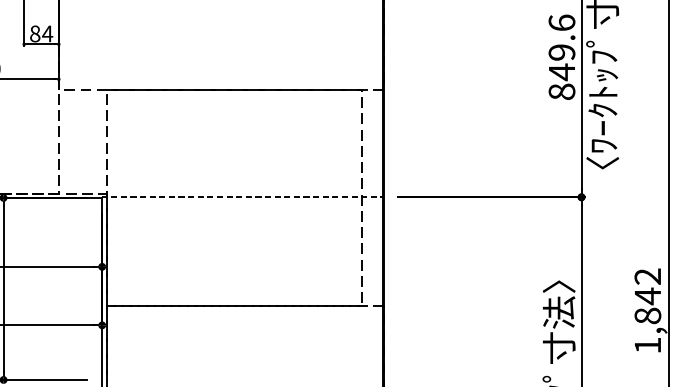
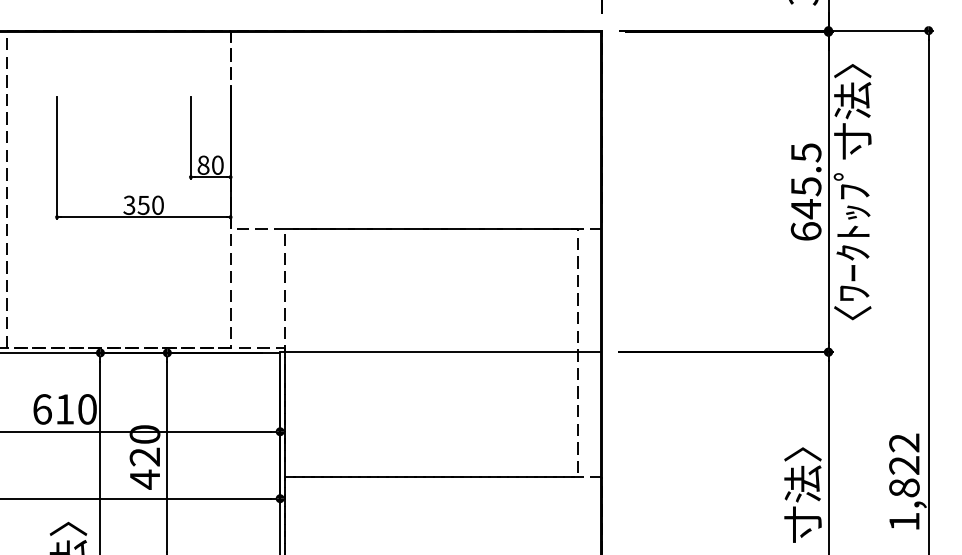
text: (47, 33) -> (217, 164), 84 -> 80
text: (561, 56) -> (805, 191), 849.6 -> 645.5
line: (242, 197) -> (440, 352), dashed -> solid
text: (647, 296) -> (904, 465), 1,842 -> 1,822

